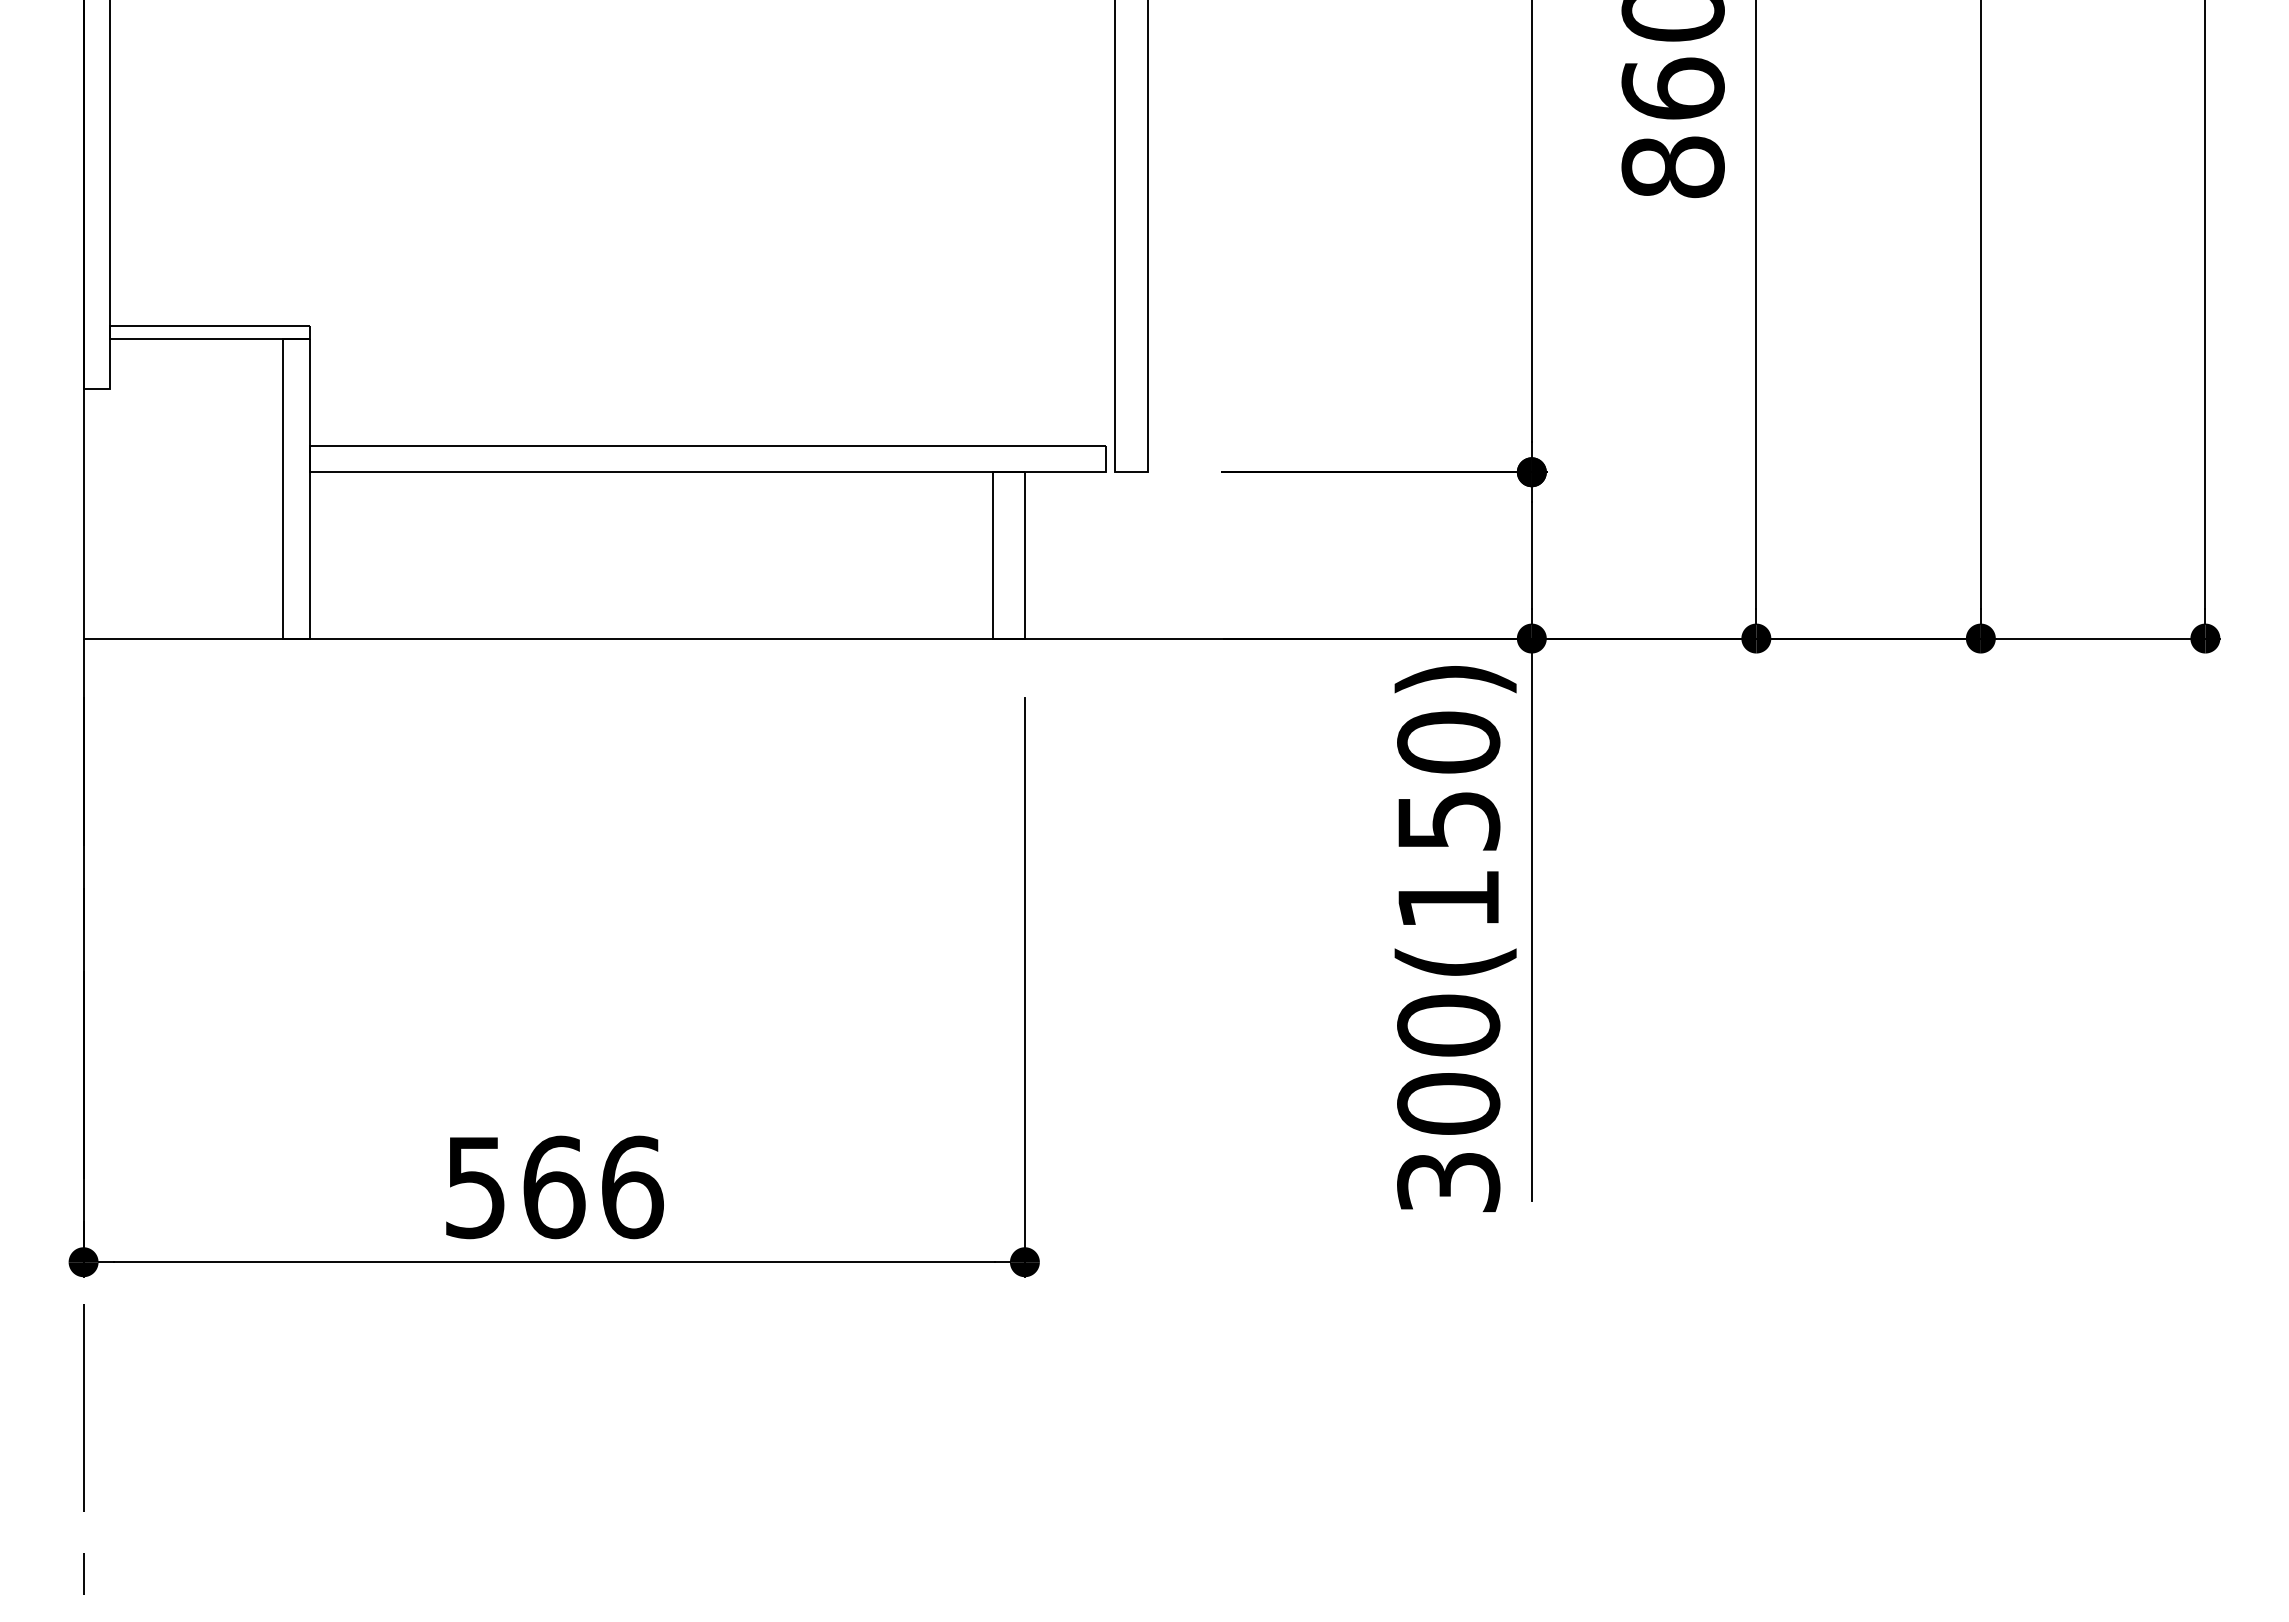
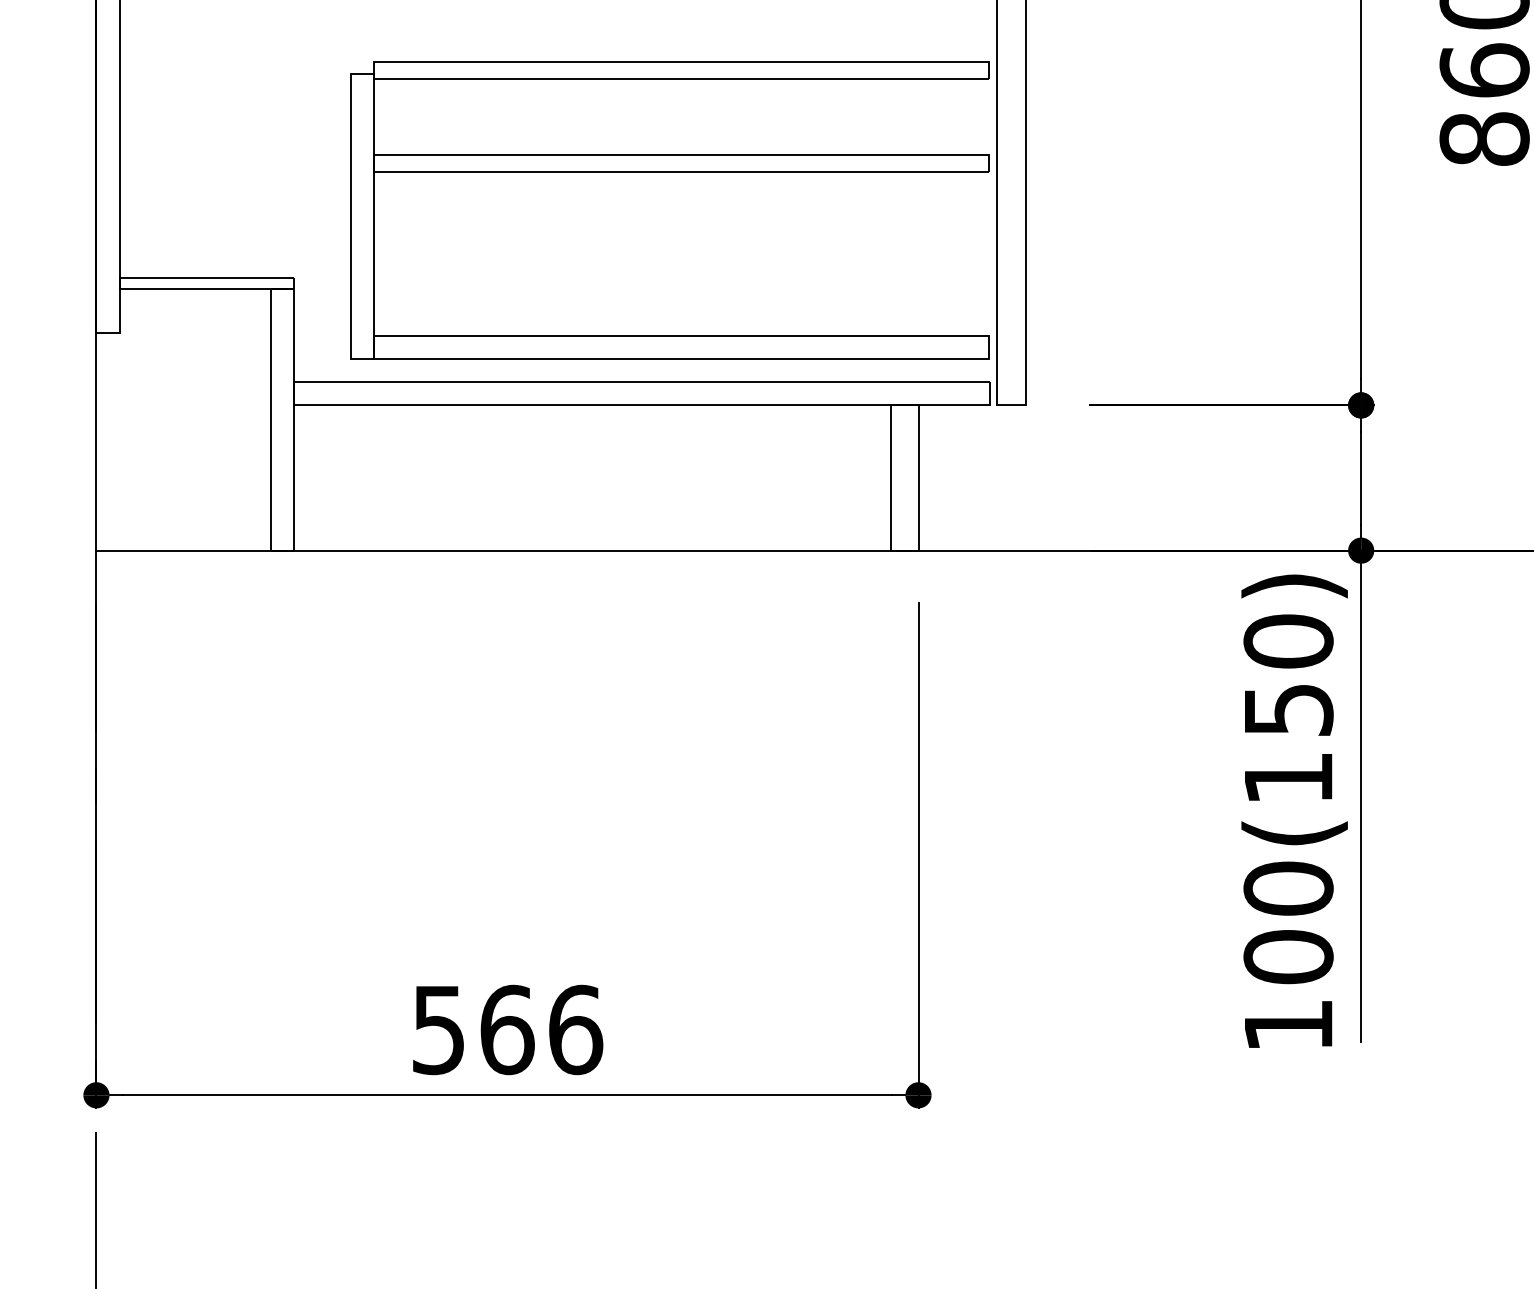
part: (740, 205) -> (670, 172), added
text: (1448, 1182) -> (1288, 1025), 300(150) -> 100(150)

